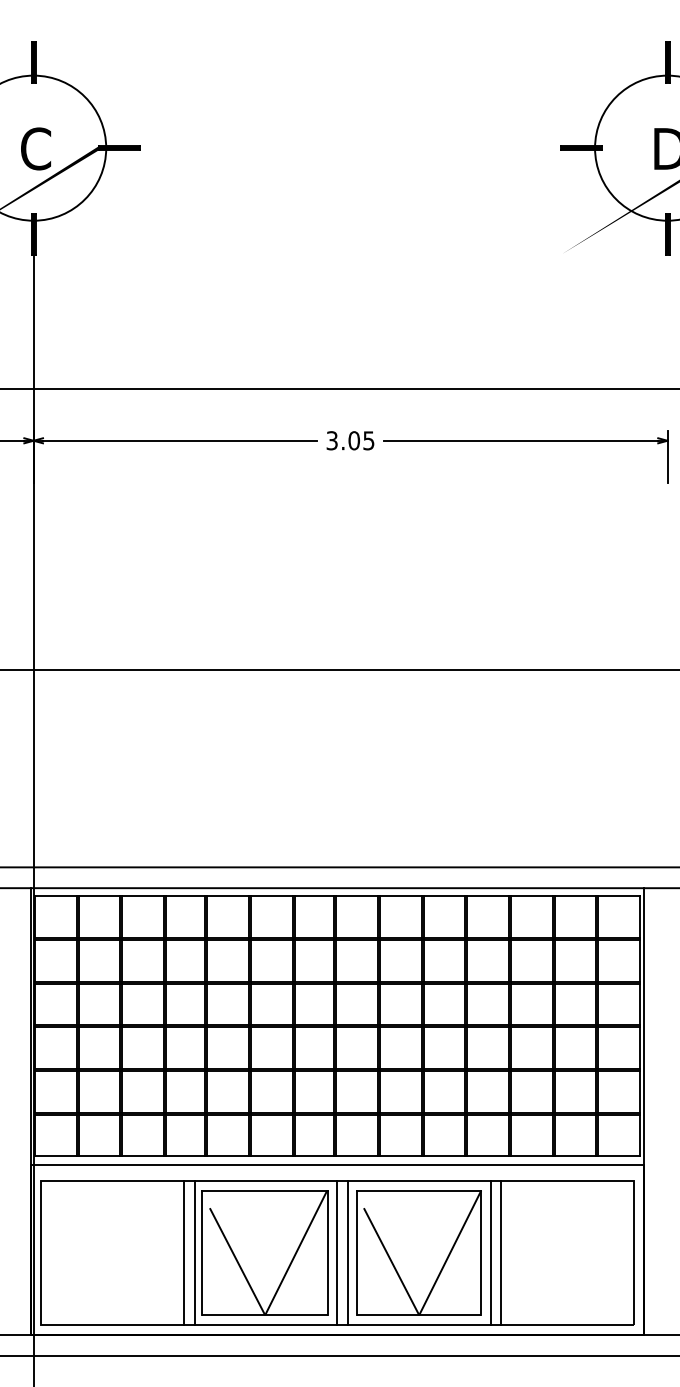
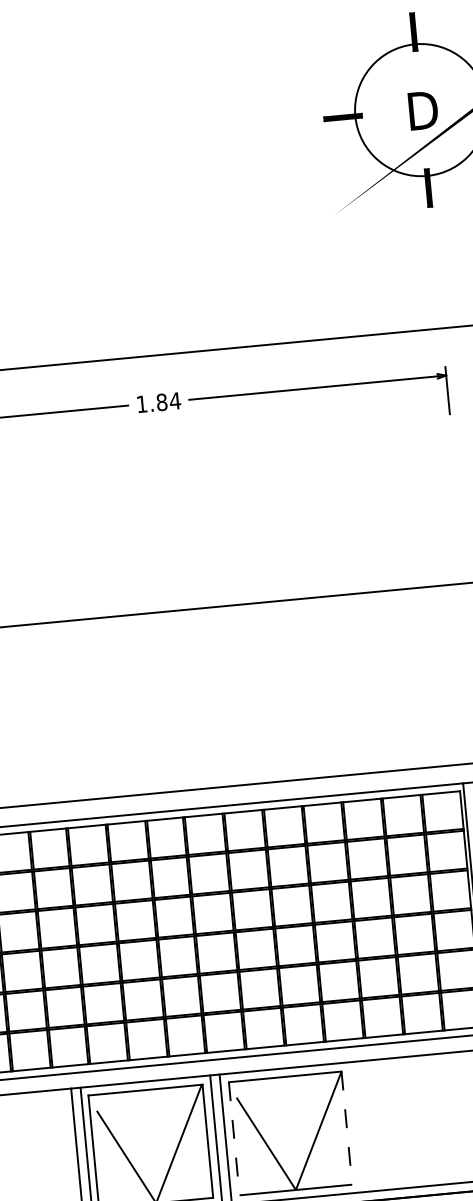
text: (350, 440) -> (158, 402), 3.05 -> 1.84
line: (490, 1252) -> (355, 1126), removed
line: (501, 1252) -> (365, 1126), removed
line: (357, 1253) -> (234, 1139), solid -> dashed
line: (481, 1253) -> (347, 1128), solid -> dashed

